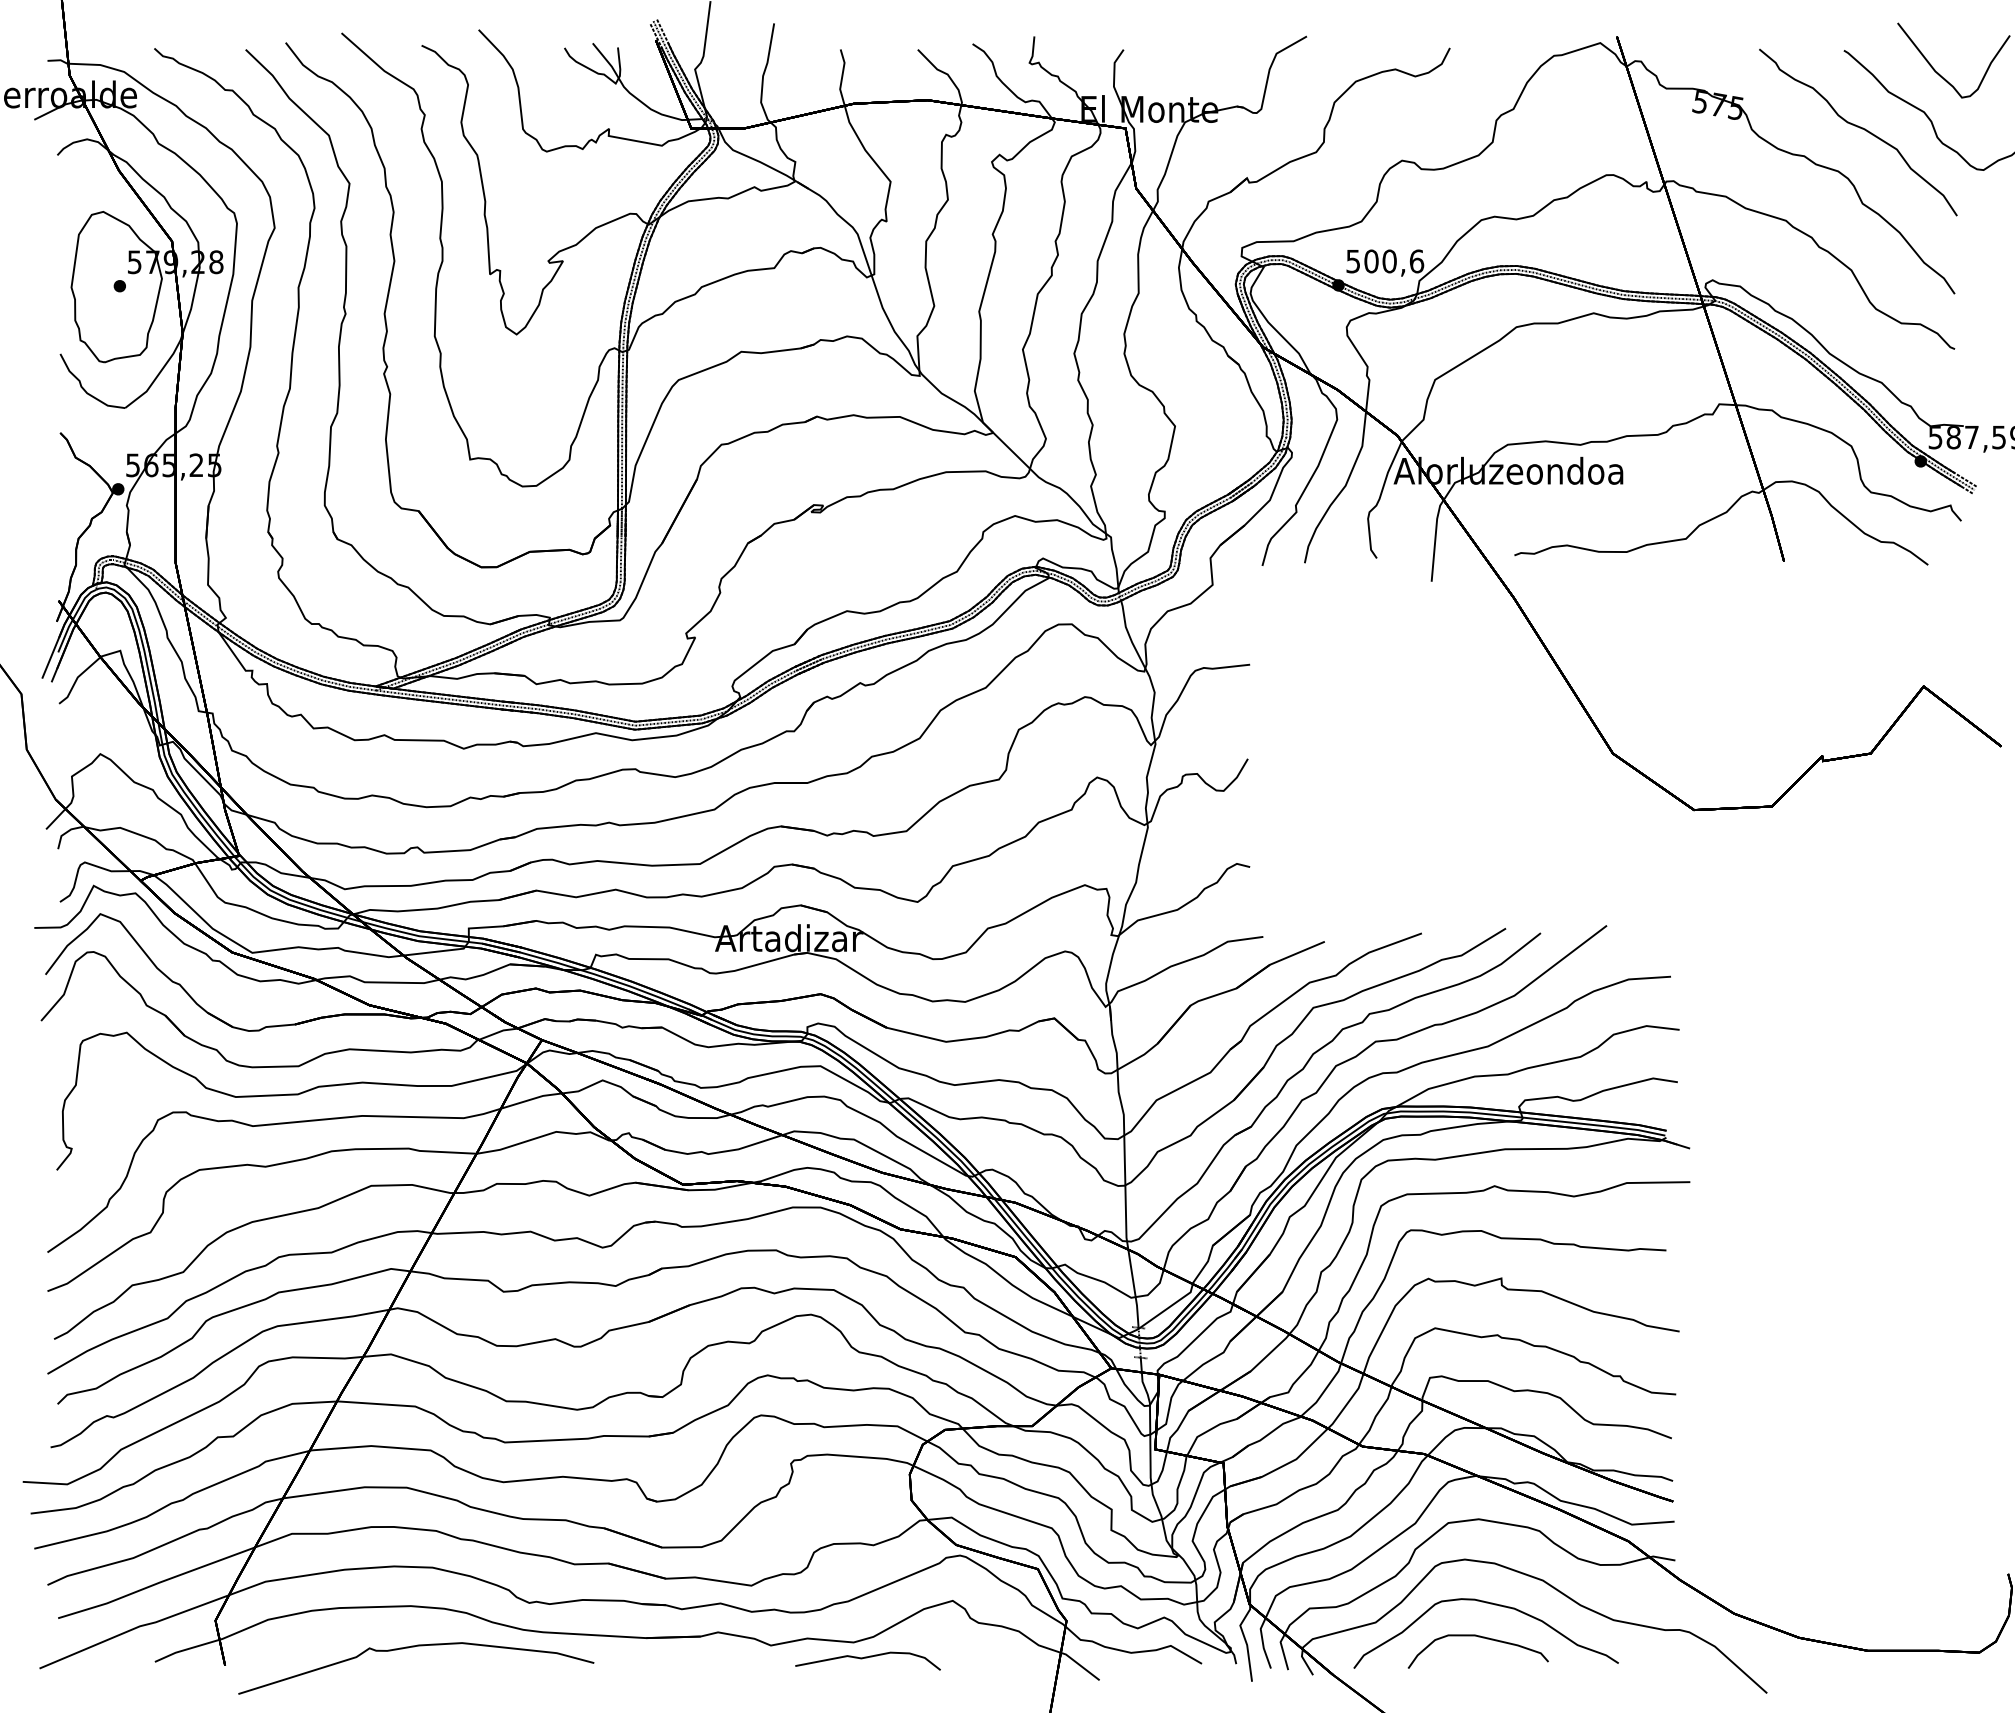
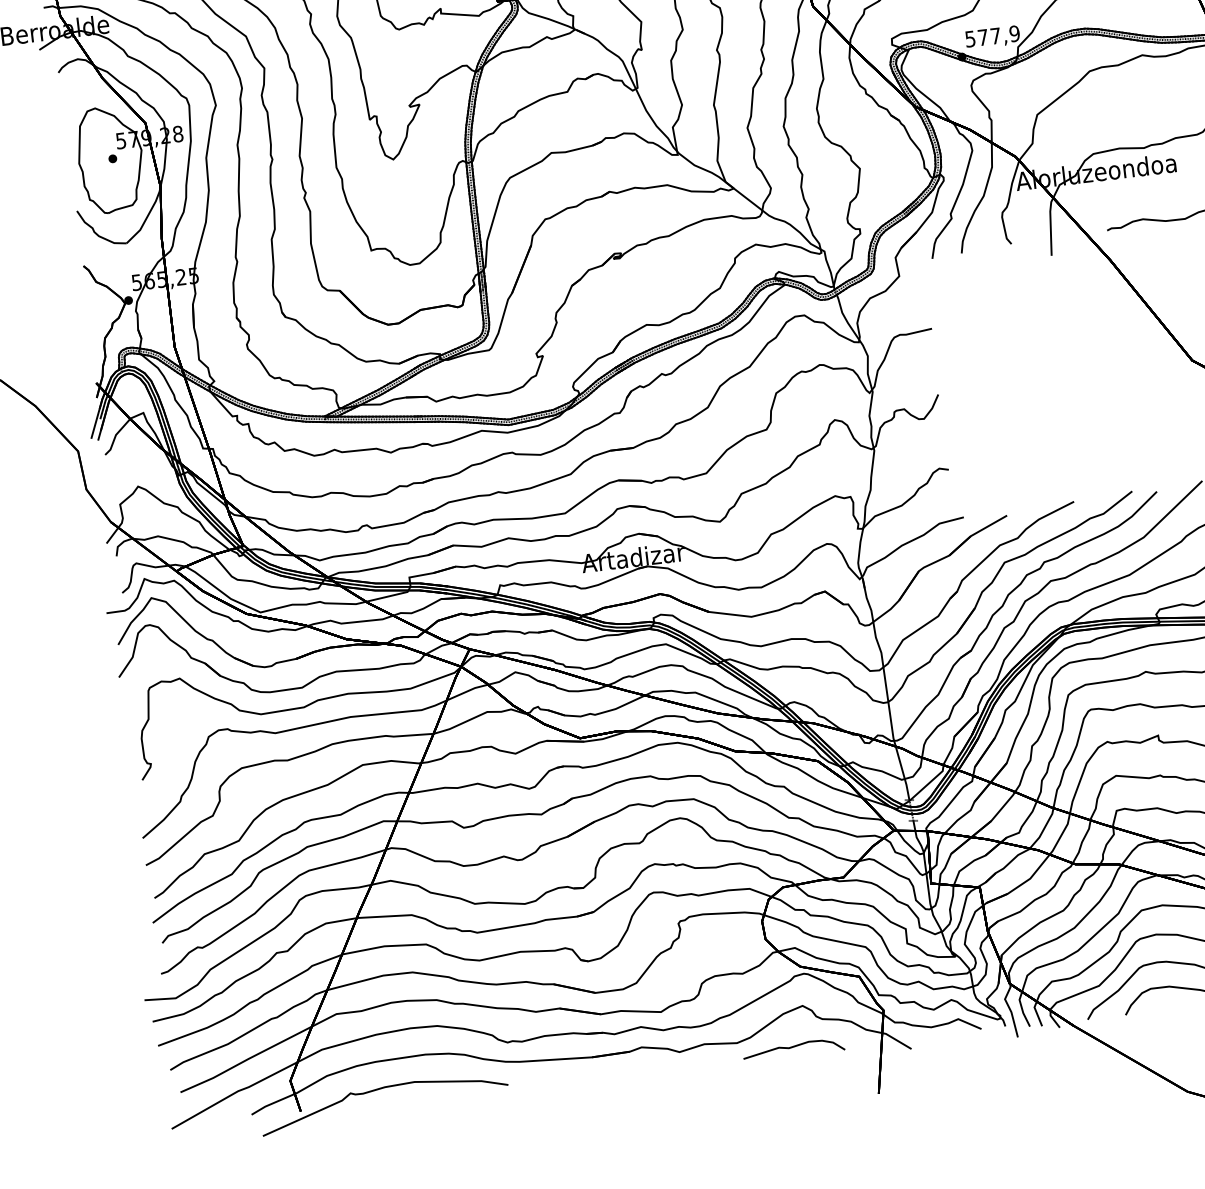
text: (1394, 261) -> (999, 35), 500,6 -> 577,9
curve: (414, 1647) -> (381, 1089), moved
curve: (867, 1658) -> (793, 1047), moved

